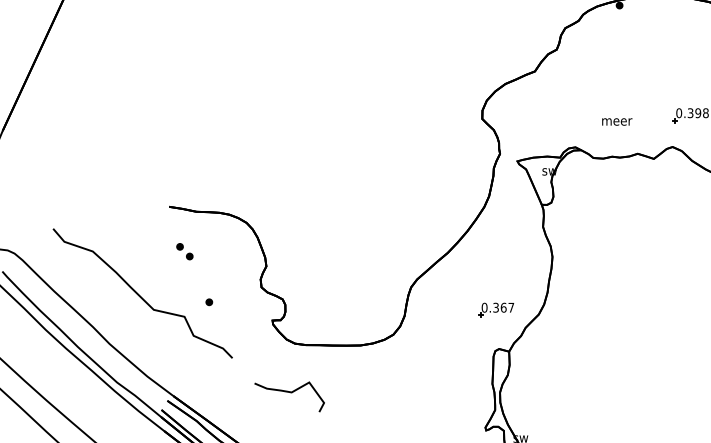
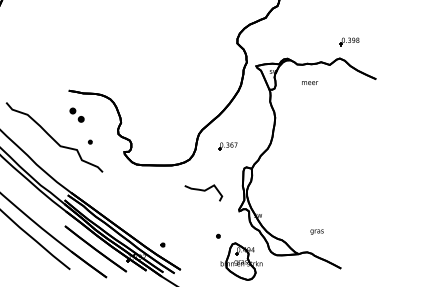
text: (618, 120) -> (310, 82), moved
part: (185, 250) -> (77, 114), size x1.6
part: (495, 310) -> (227, 146), moved
curve: (289, 393) -> (203, 191), moved

